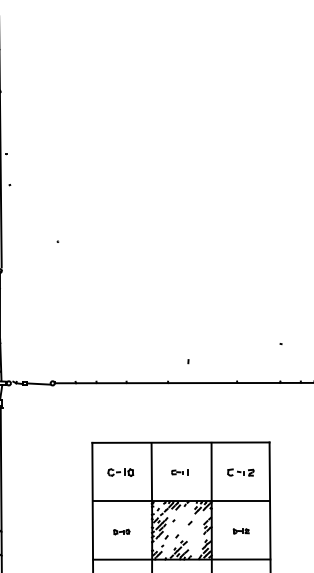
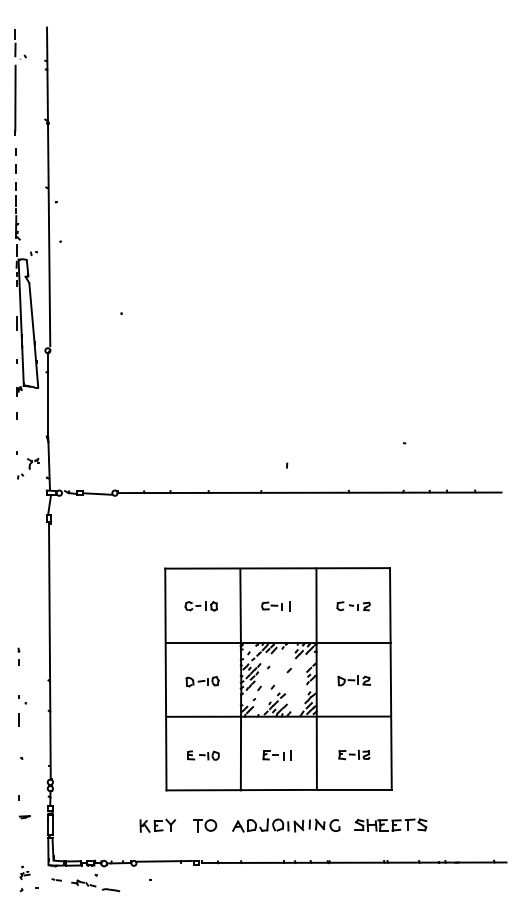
part: (179, 472) -> (275, 606), size x1.43
part: (121, 531) -> (202, 681), size x1.67
part: (240, 531) -> (353, 680), size x1.67

